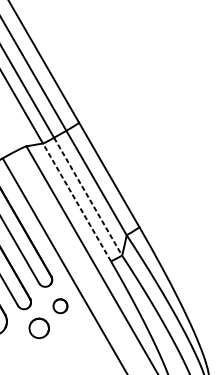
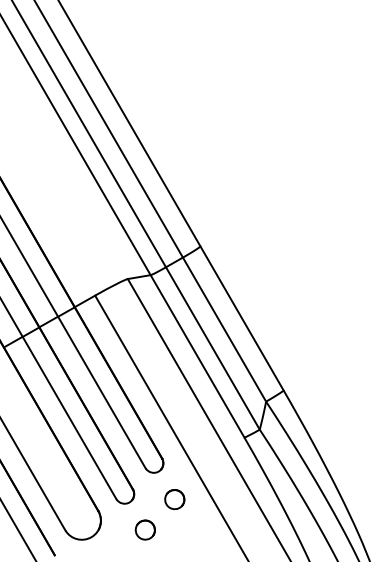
line: (87, 196) -> (212, 348), dashed -> solid
line: (76, 202) -> (197, 356), dashed -> solid
part: (38, 327) -> (144, 529), size x0.71

